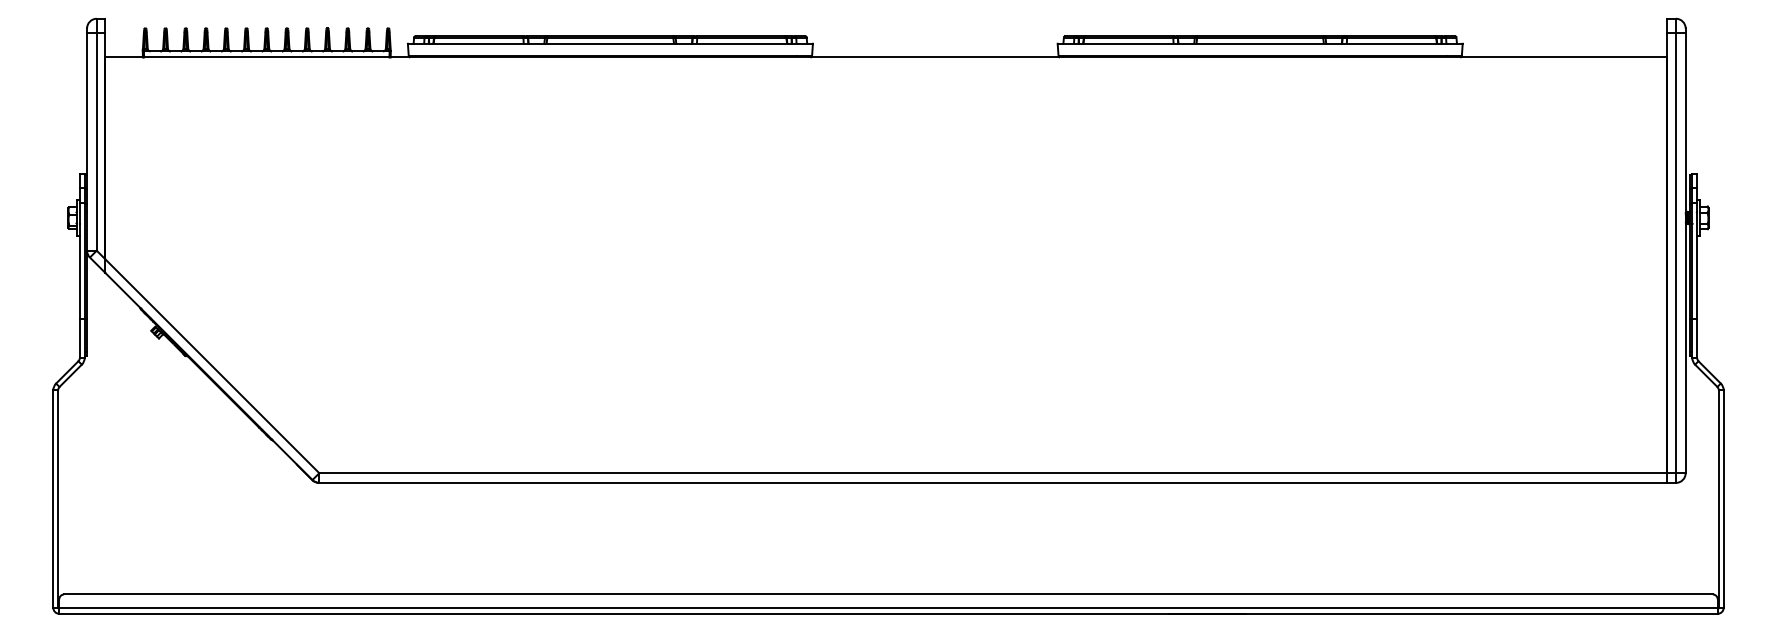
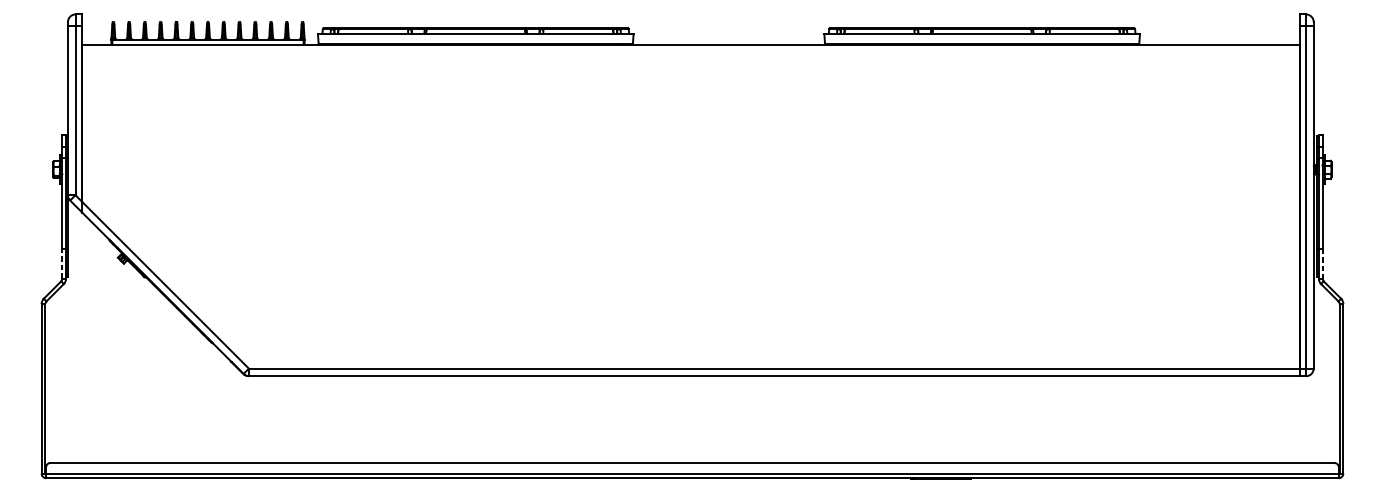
line: (79, 337) -> (62, 262), solid -> dashed
line: (1697, 338) -> (1322, 263), solid -> dashed

